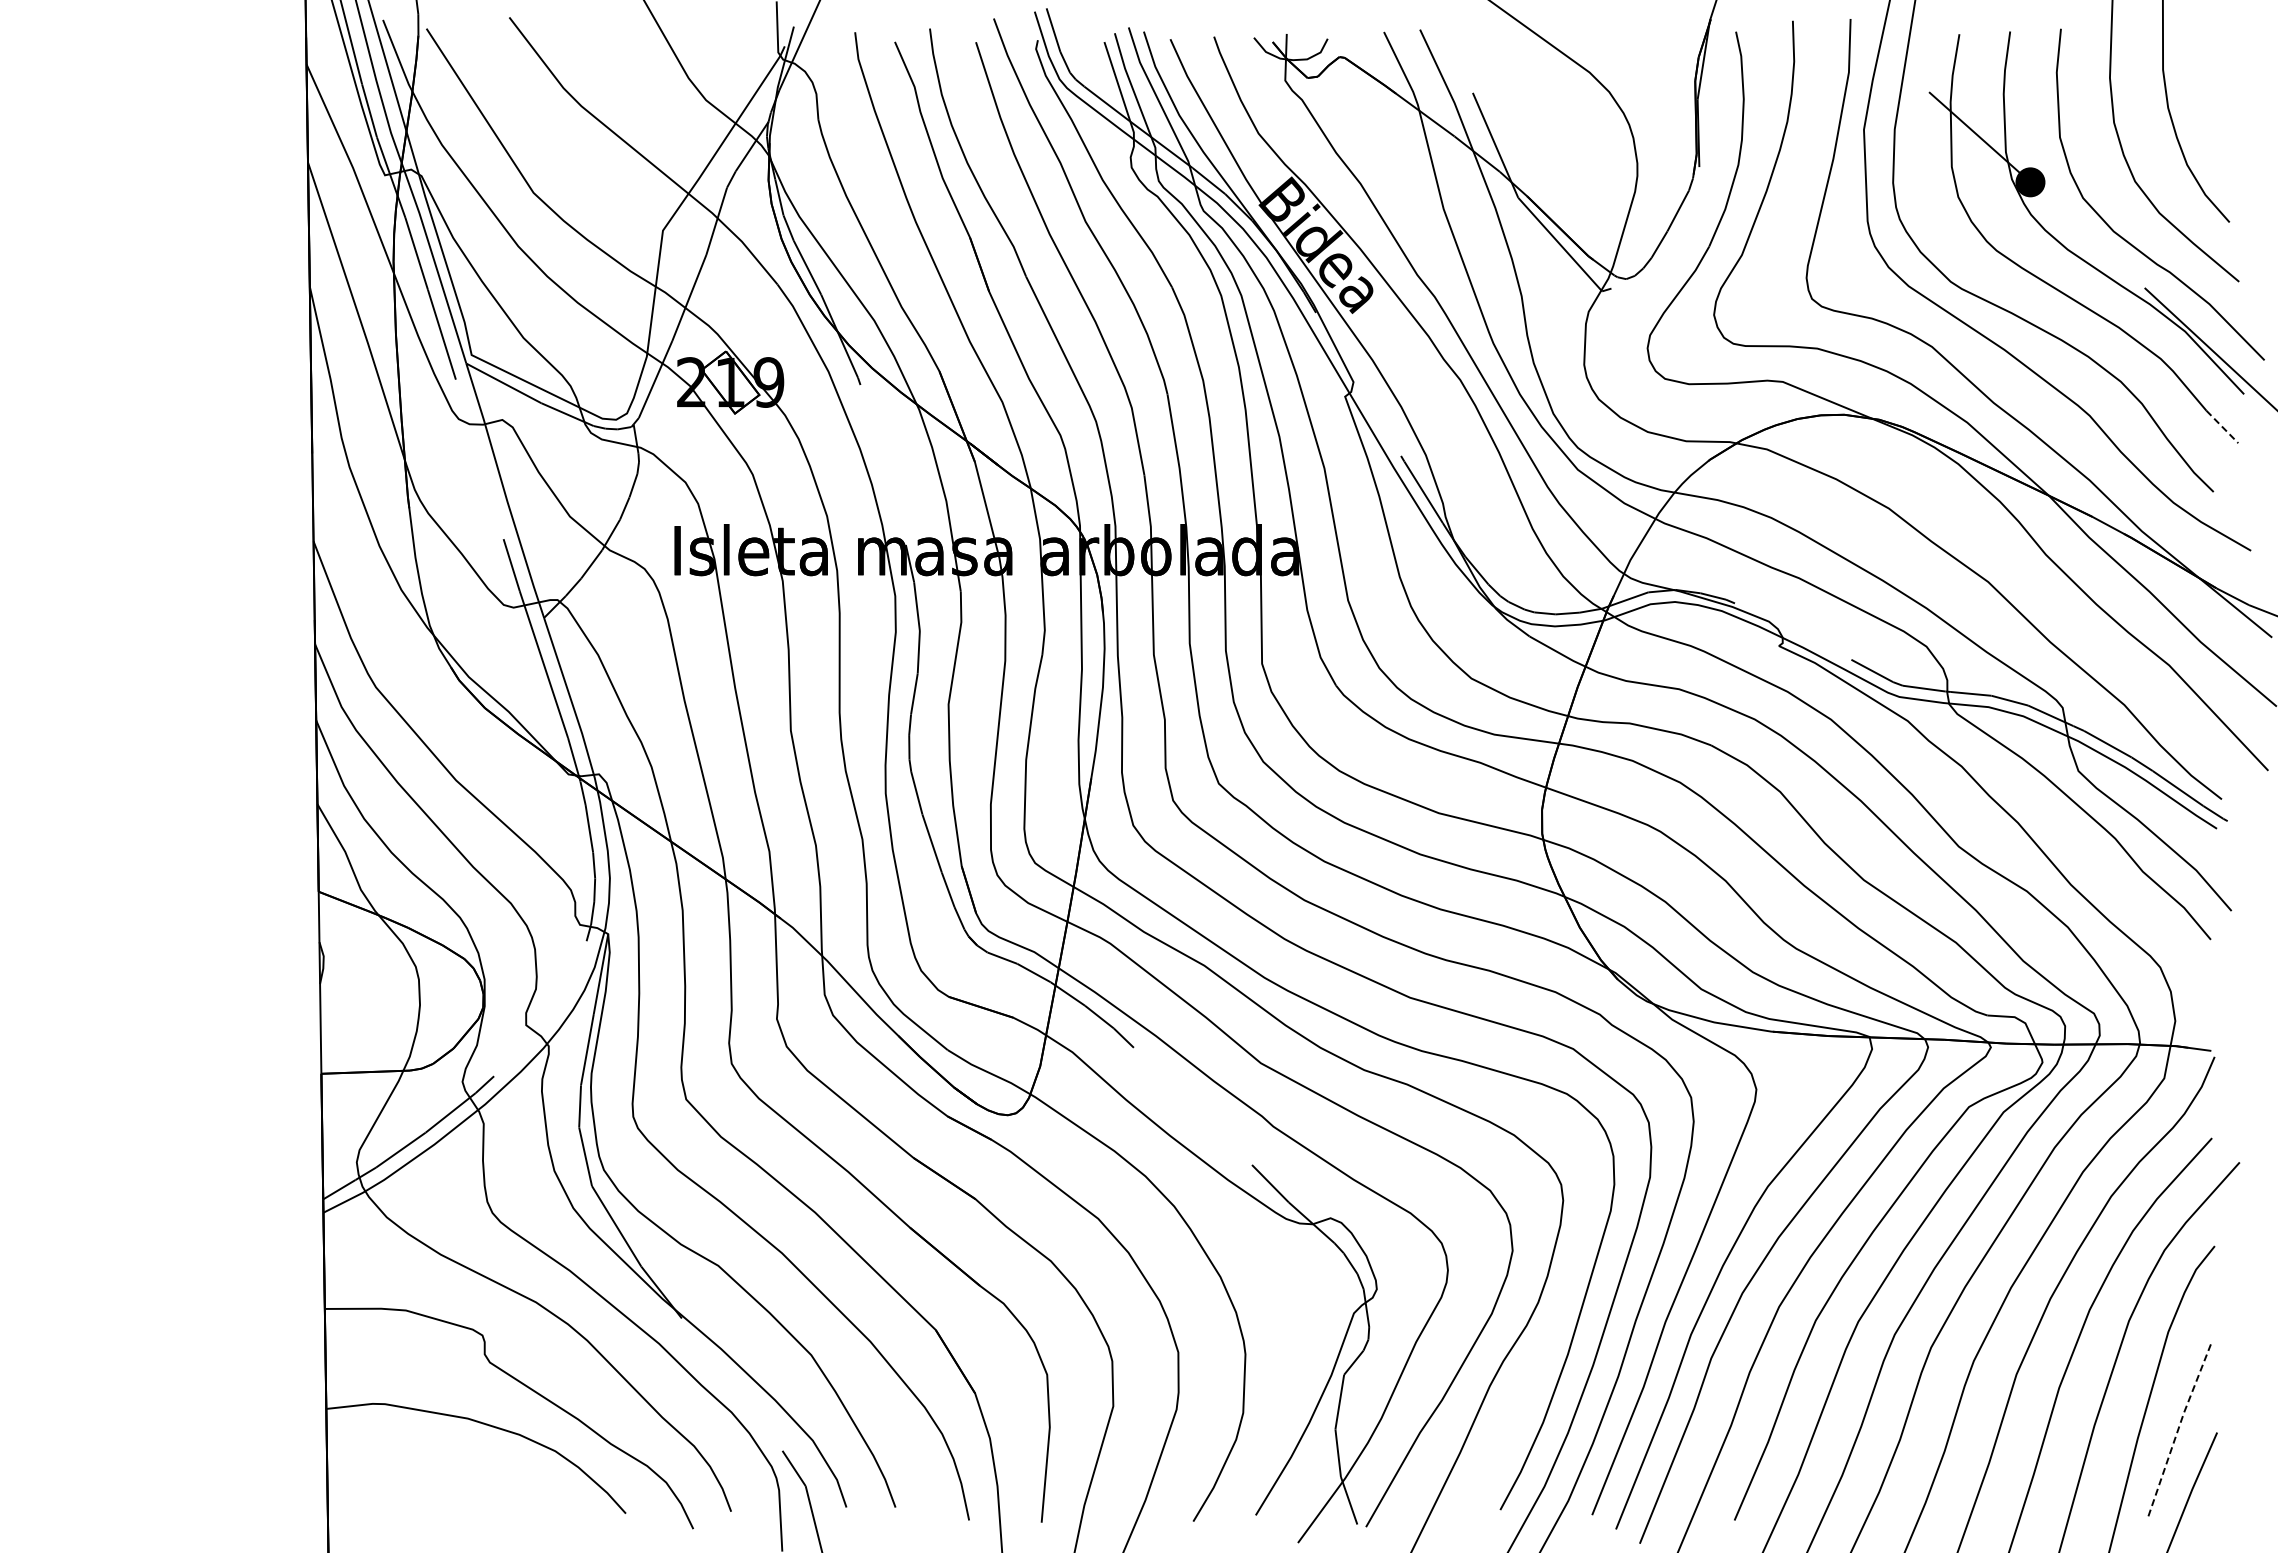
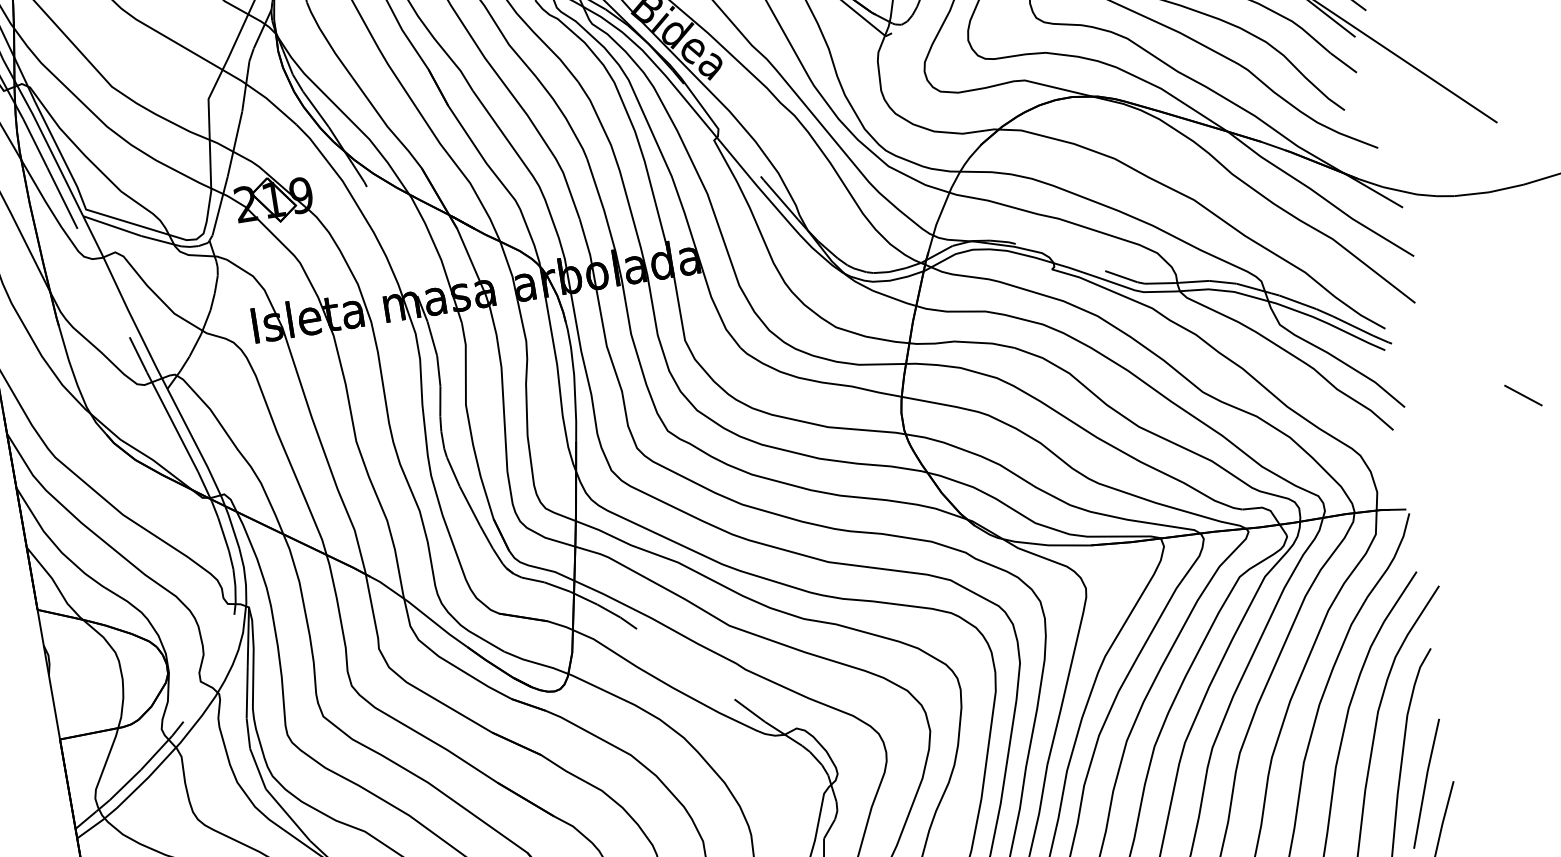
line: (2222, 427) -> (1343, 63), dashed -> solid
line: (2178, 1428) -> (1425, 782), dashed -> solid

